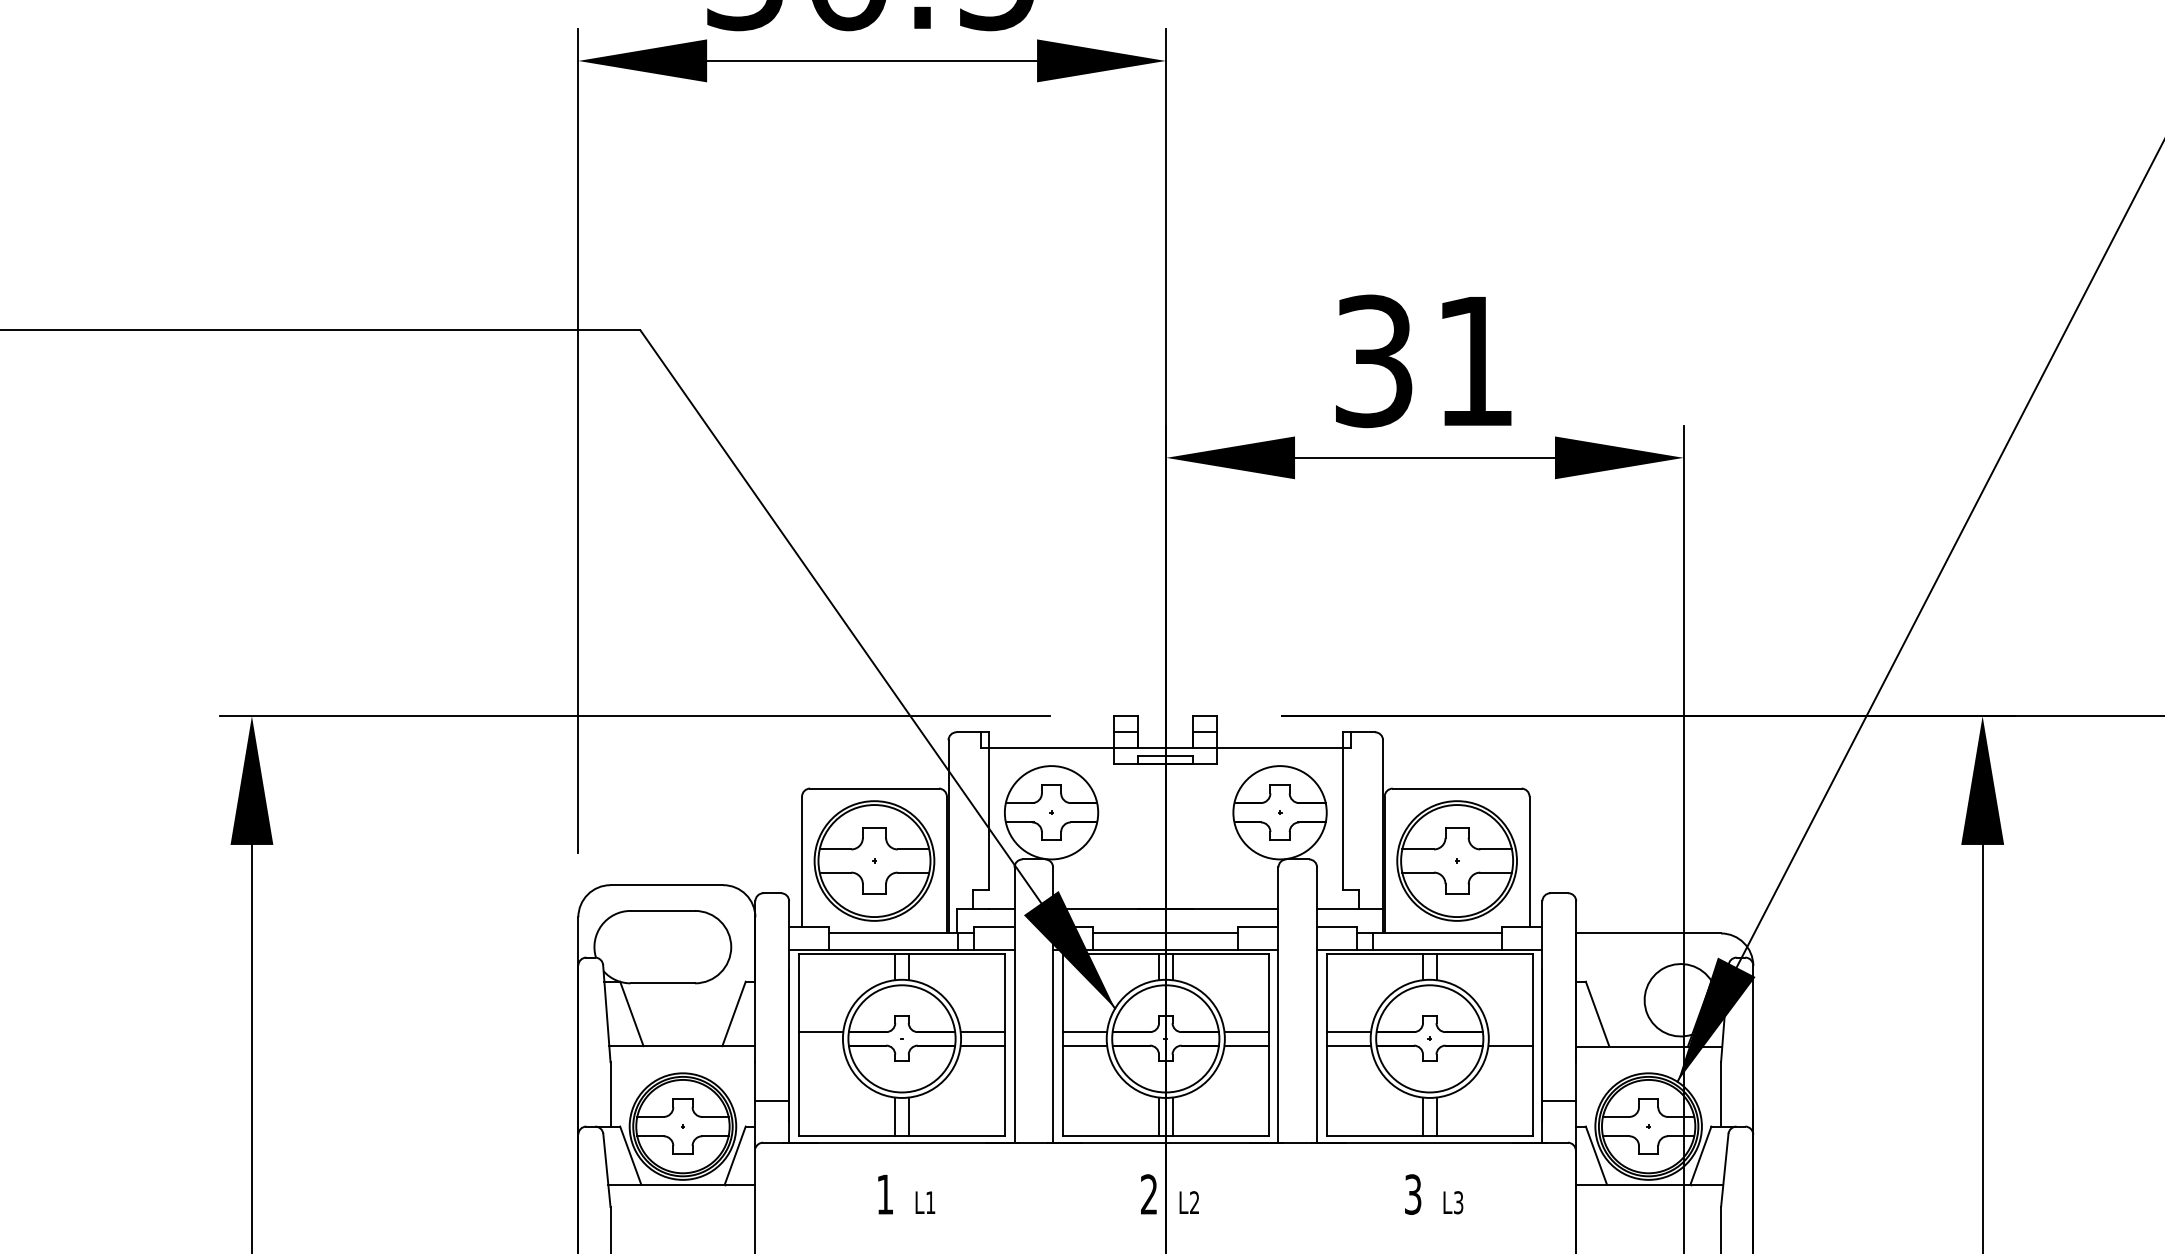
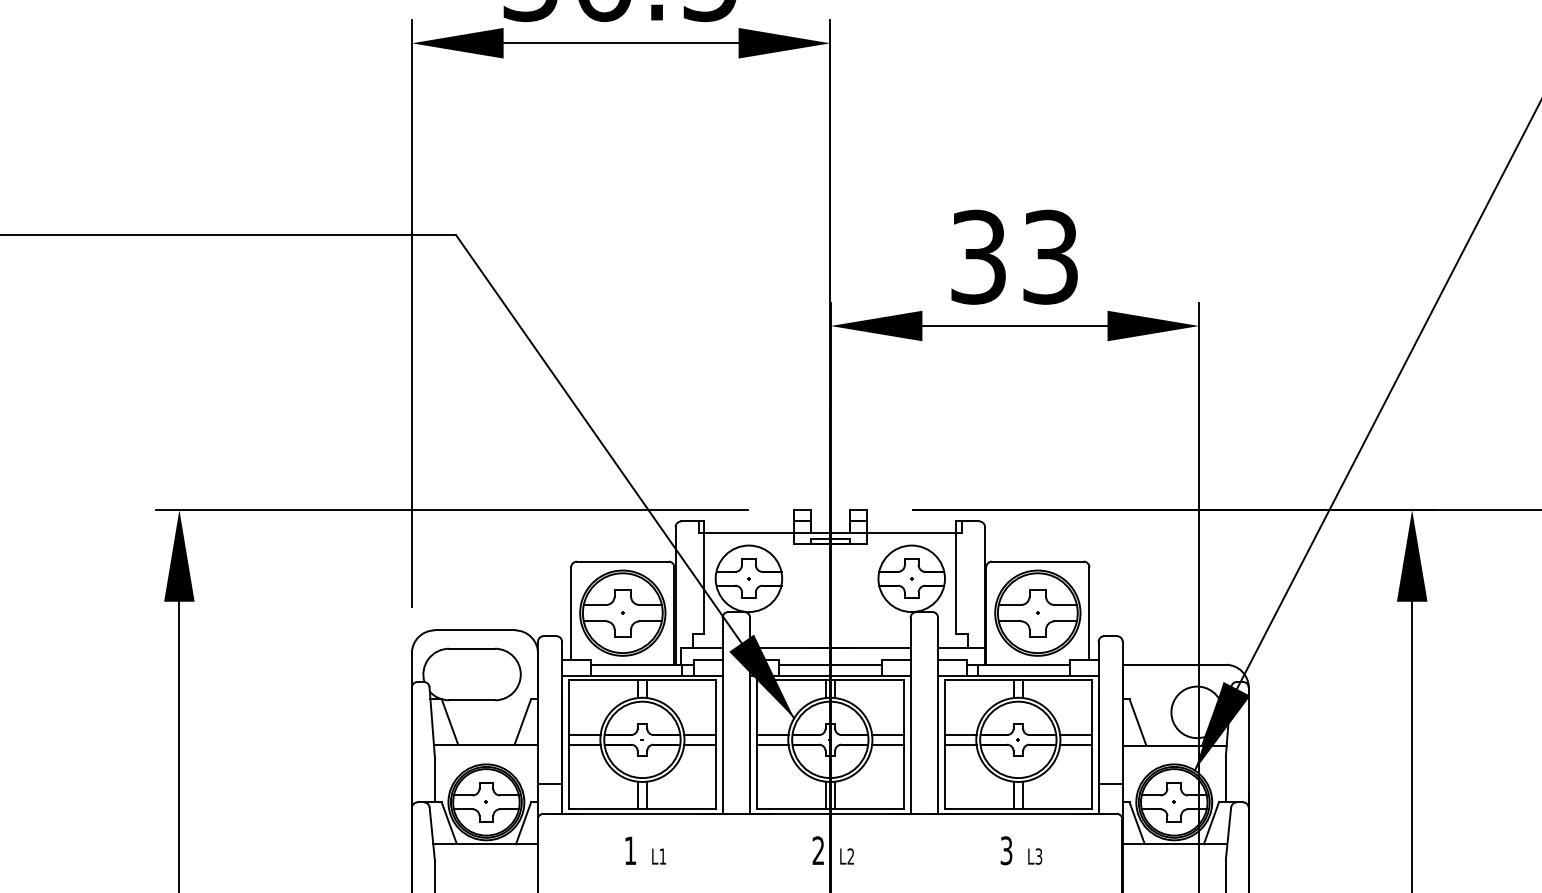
text: (1475, 361) -> (1050, 257), 31 -> 33
line: (1510, 1032) -> (1075, 735), added
line: (820, 1045) -> (584, 744), added

